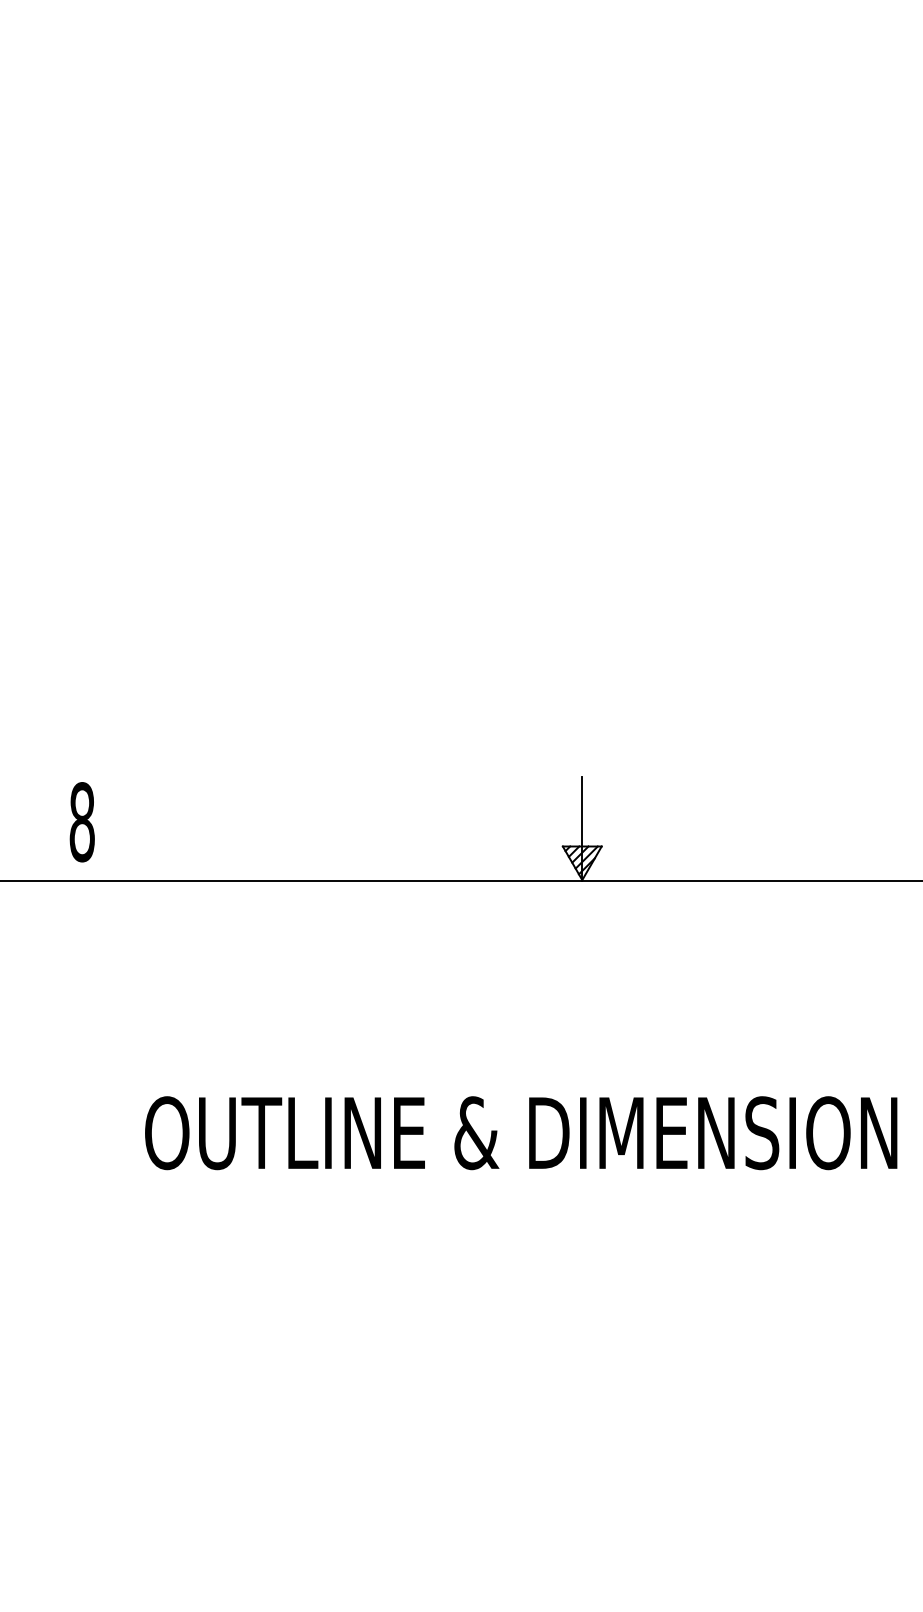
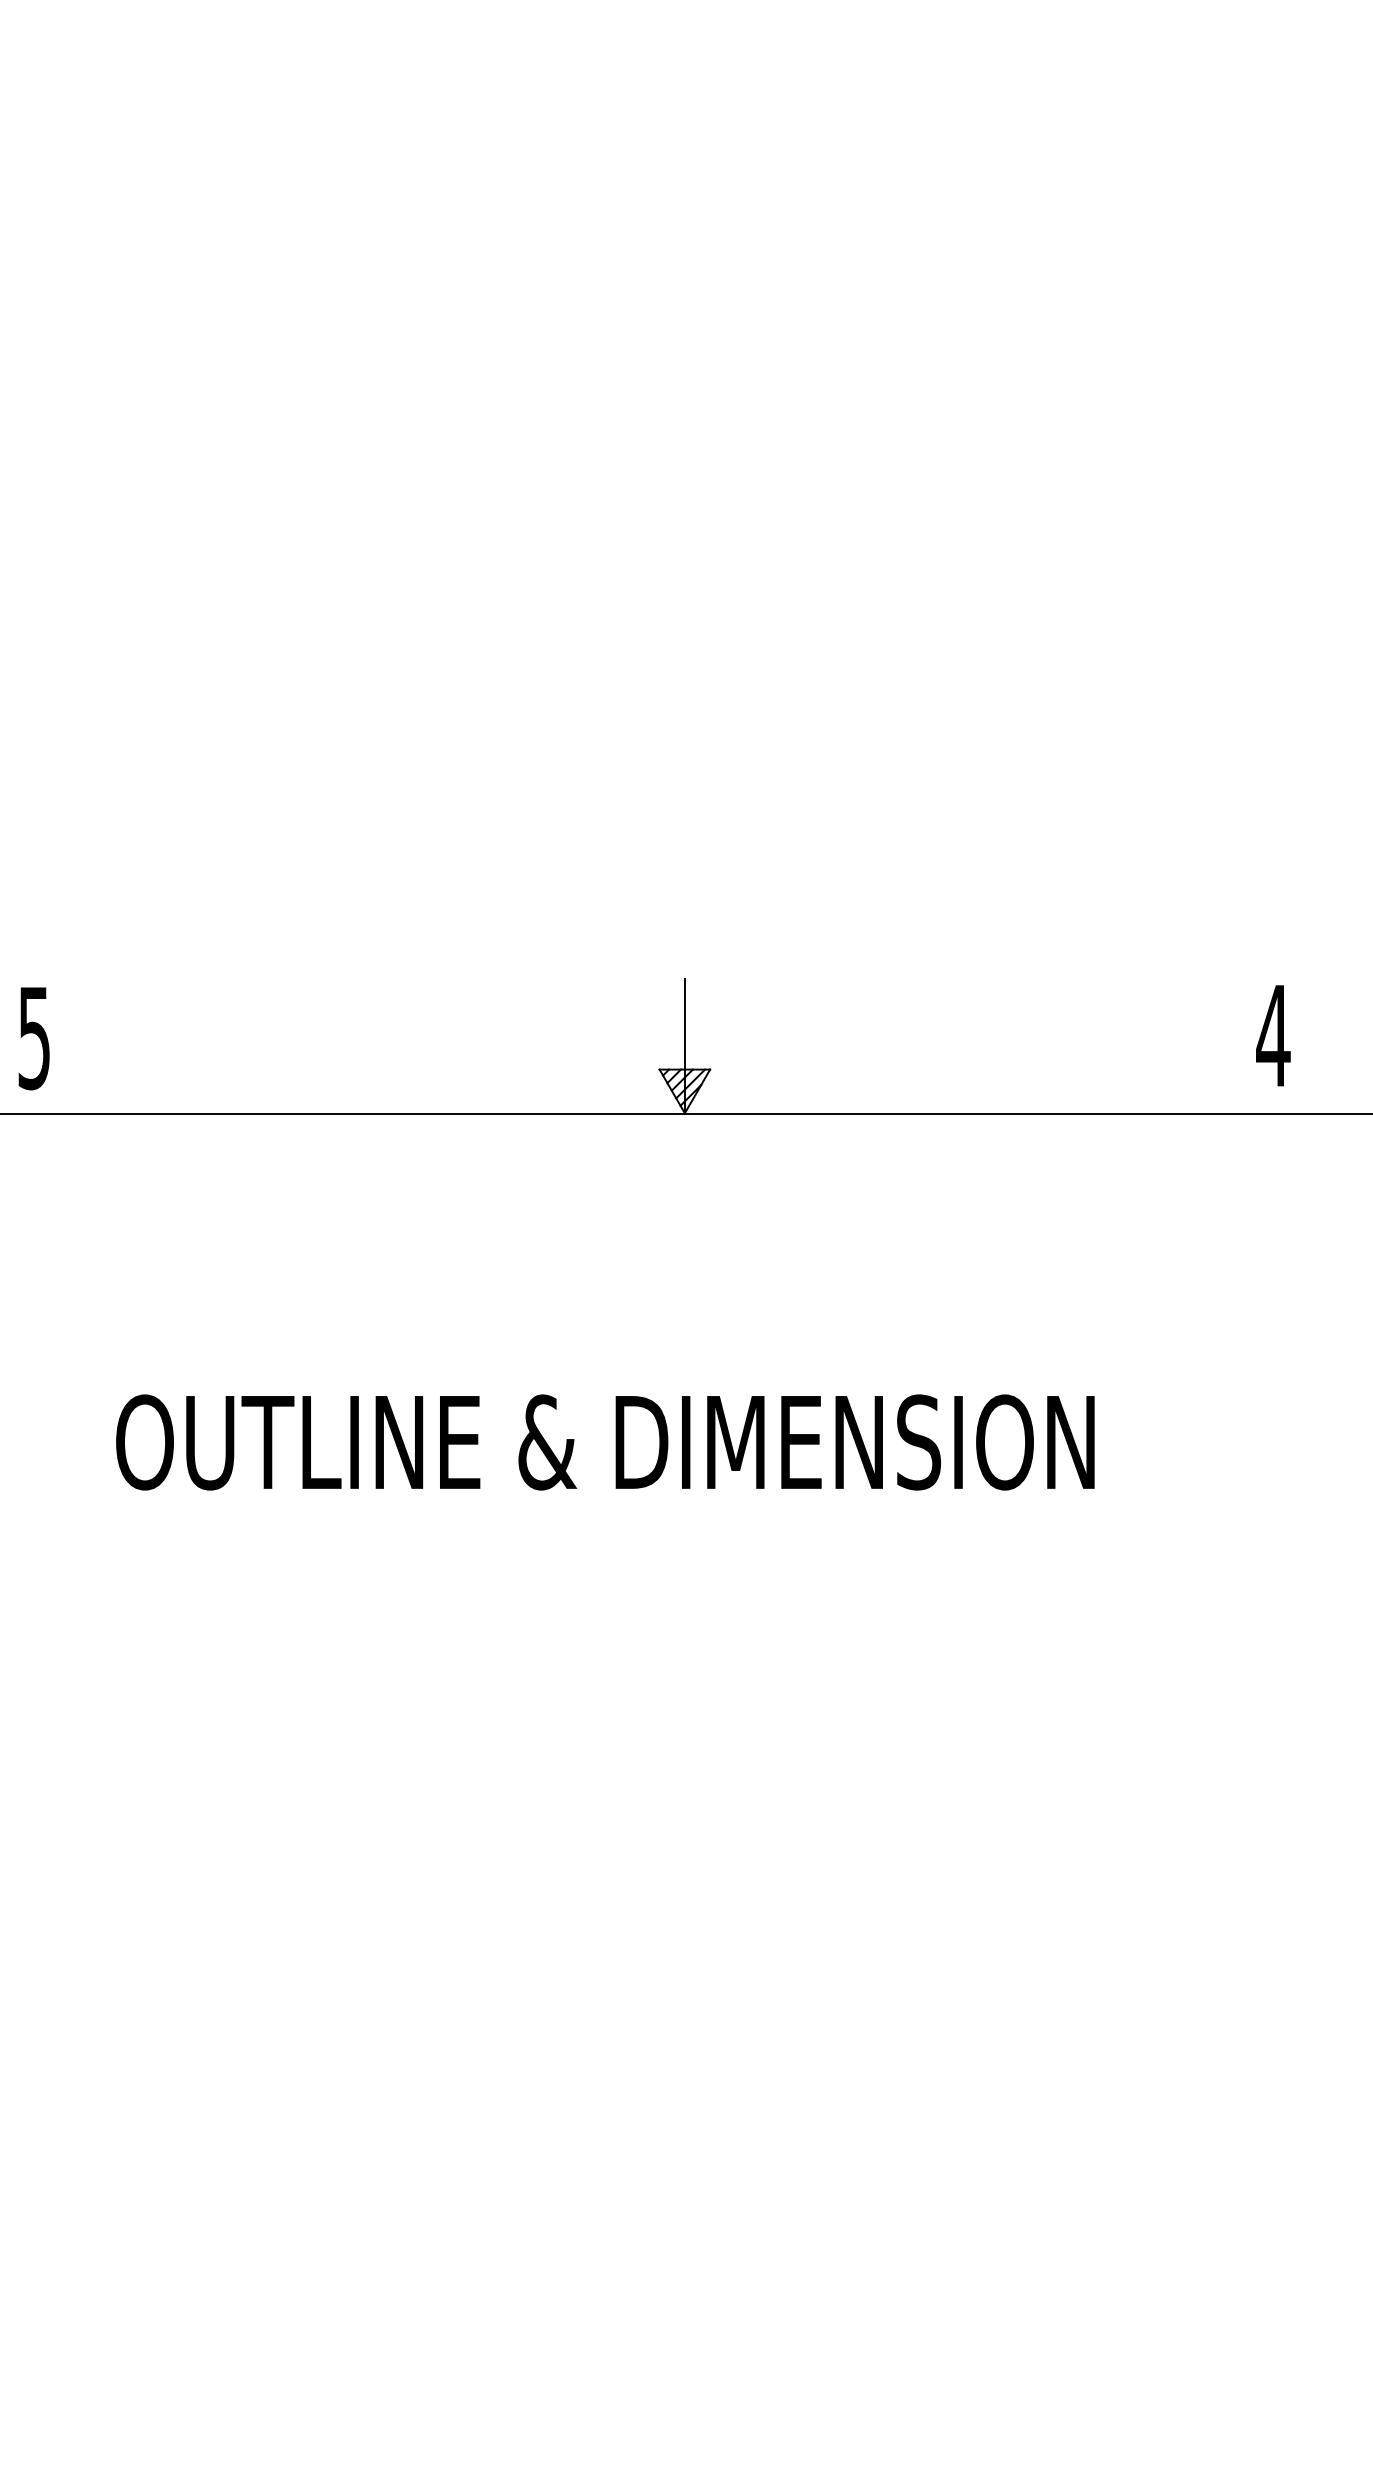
text: (82, 821) -> (34, 1037), 8 -> 5

